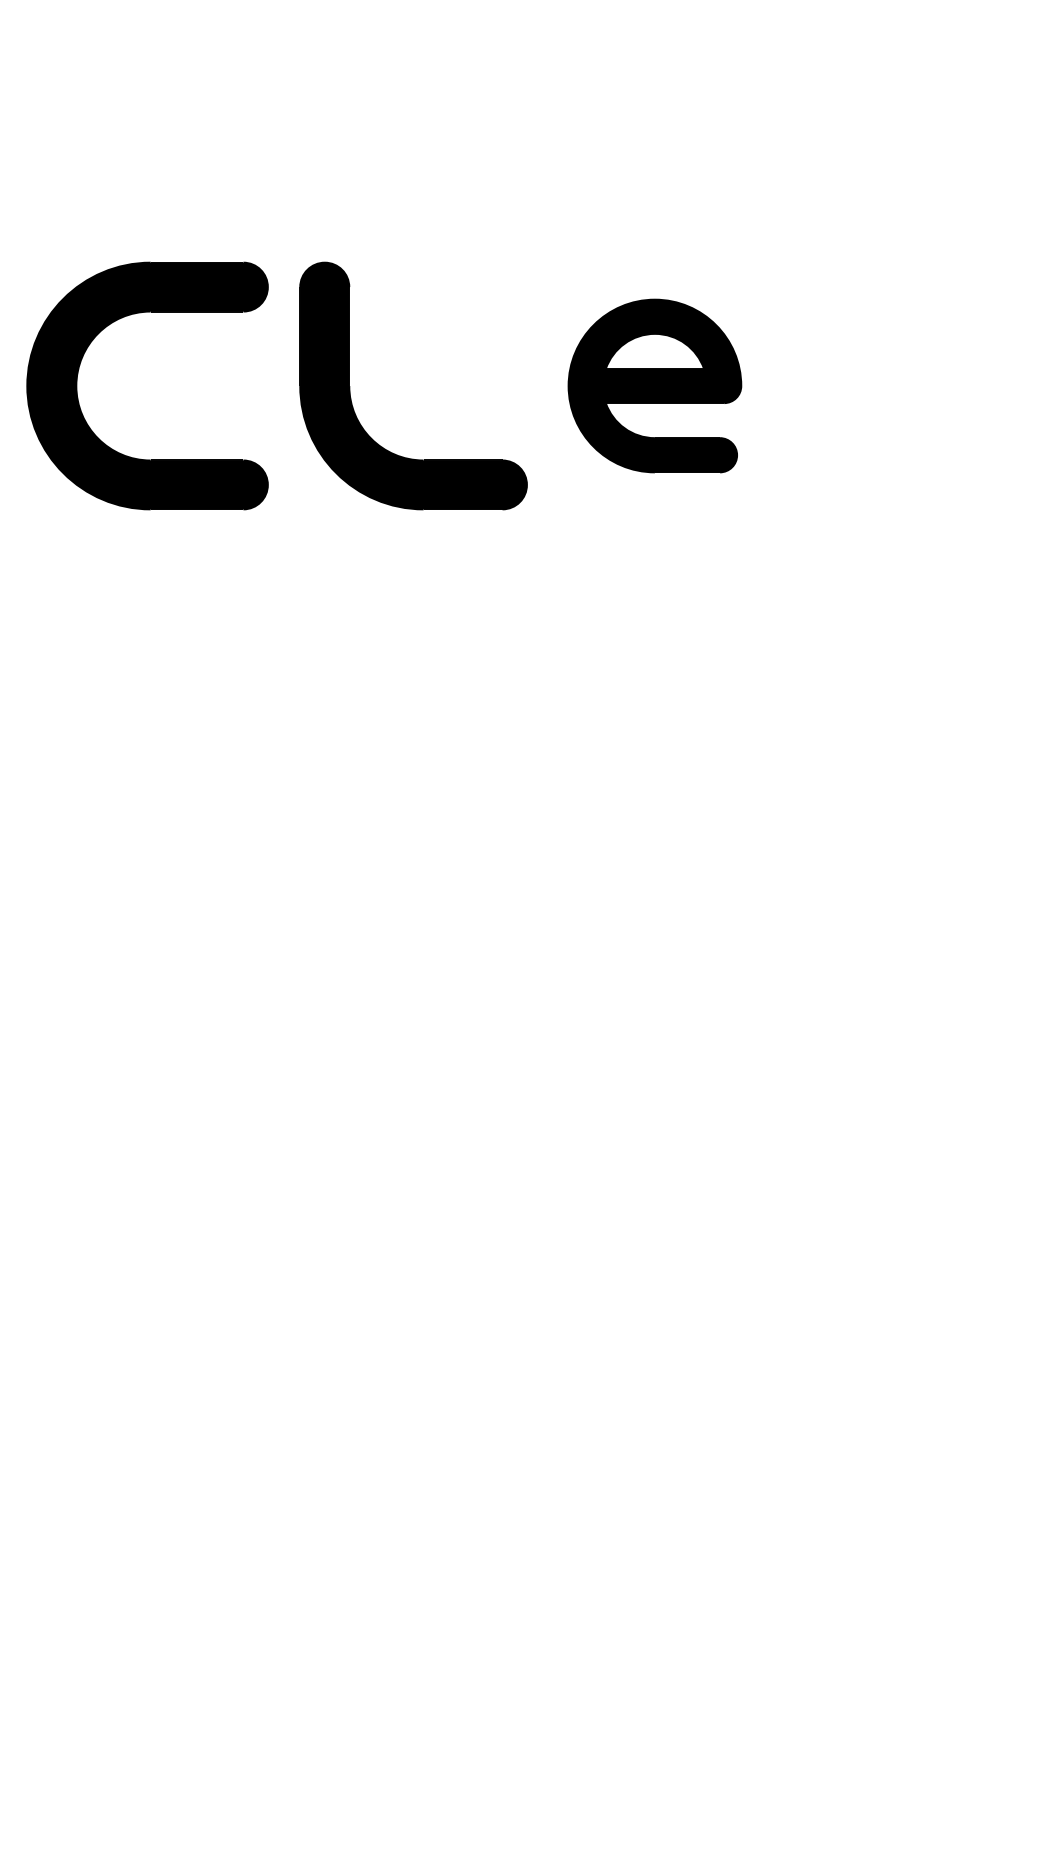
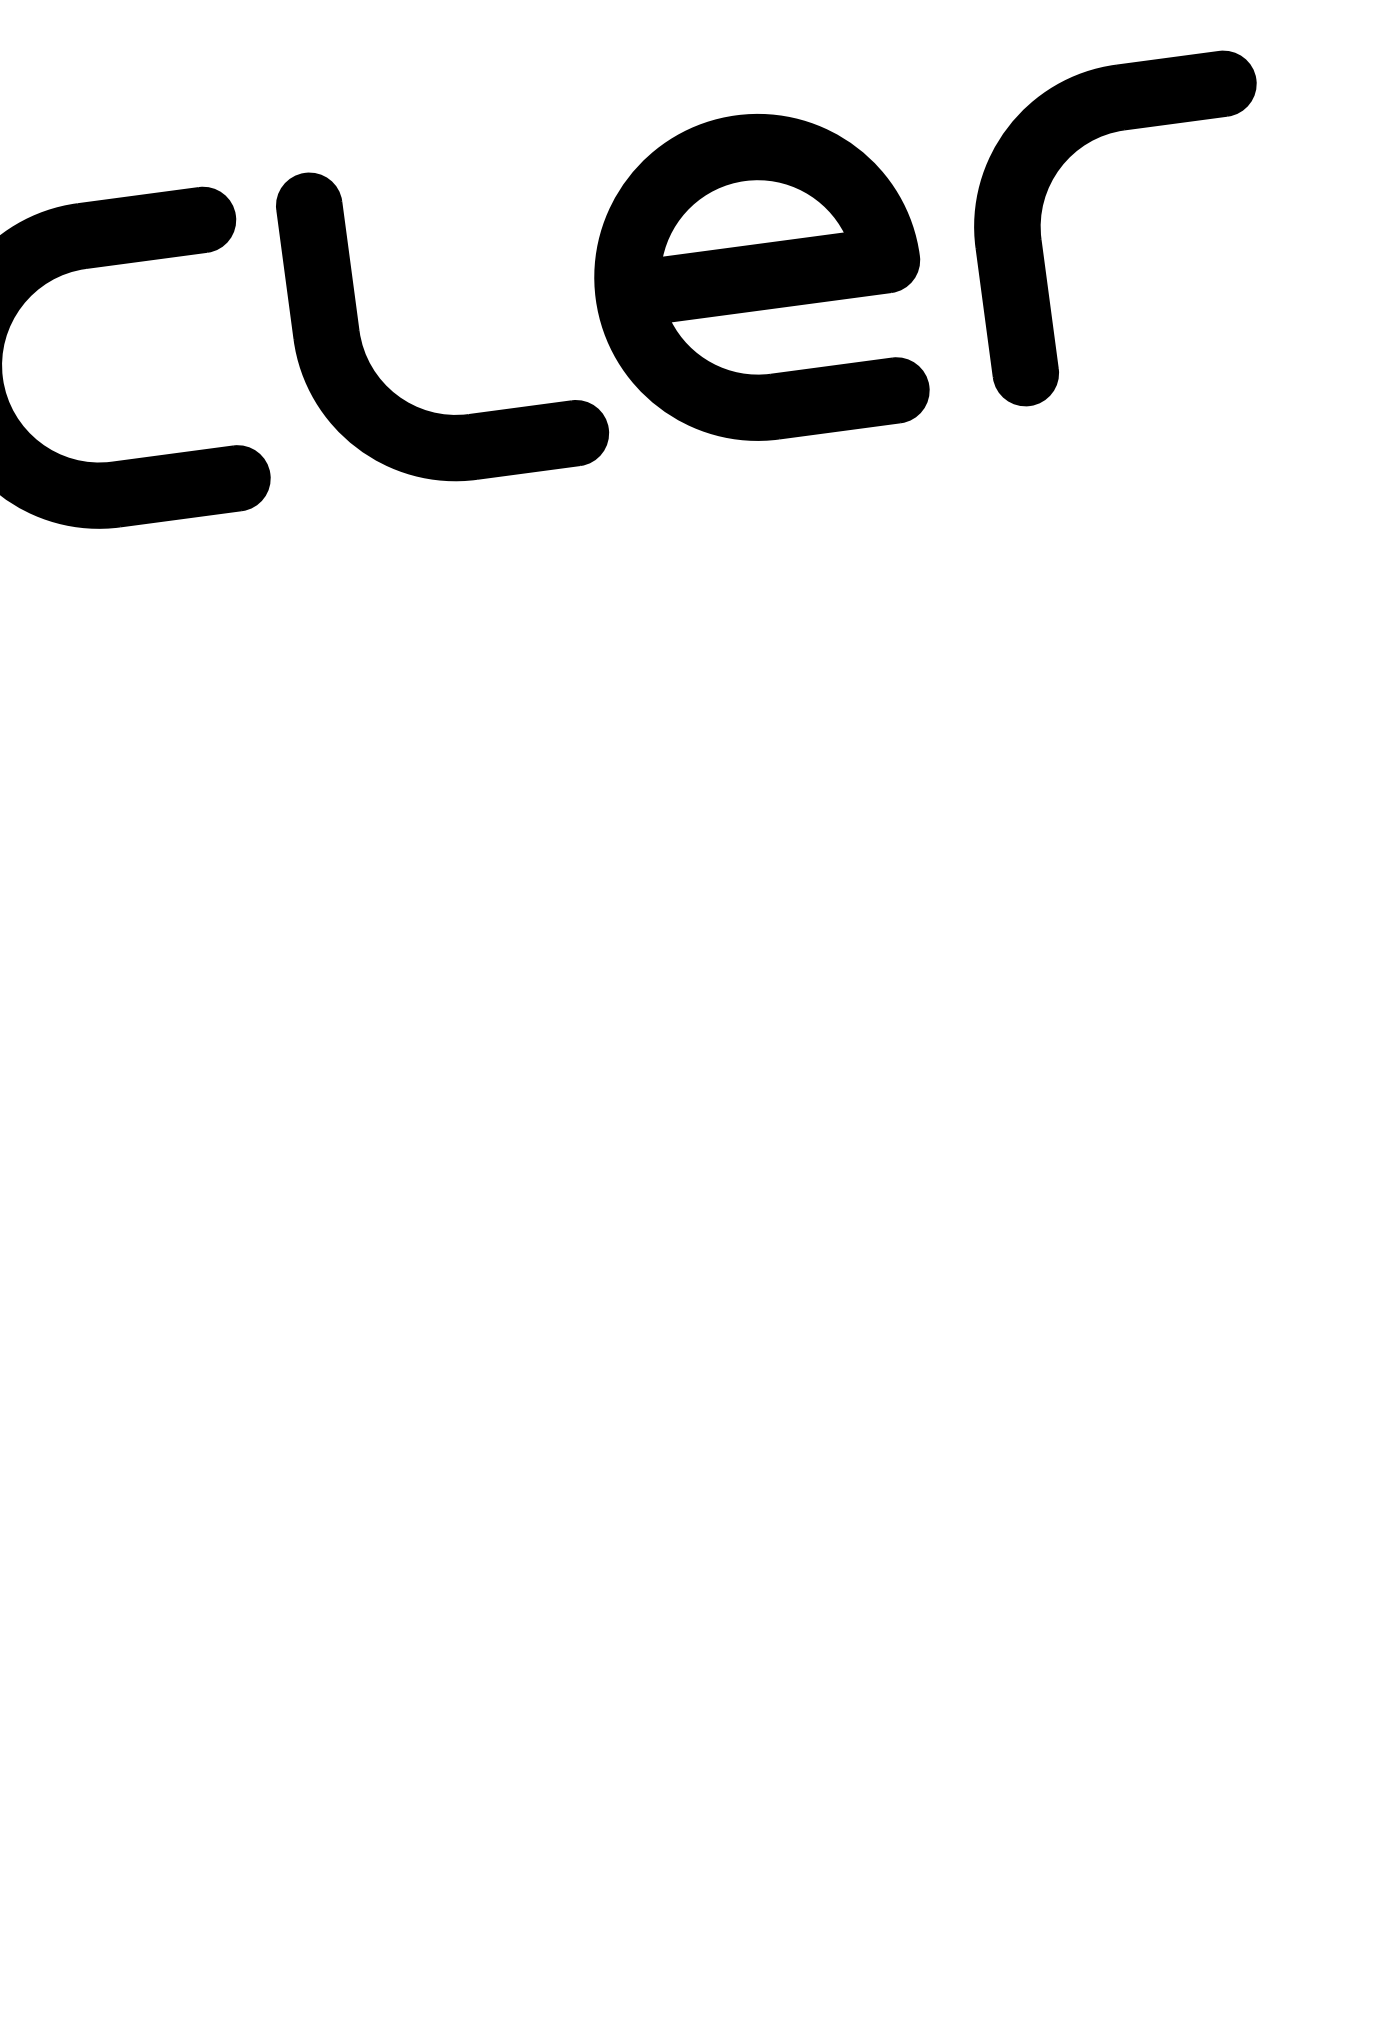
part: (873, 374) -> (1041, 224), added
part: (654, 385) -> (757, 276), size x1.43

